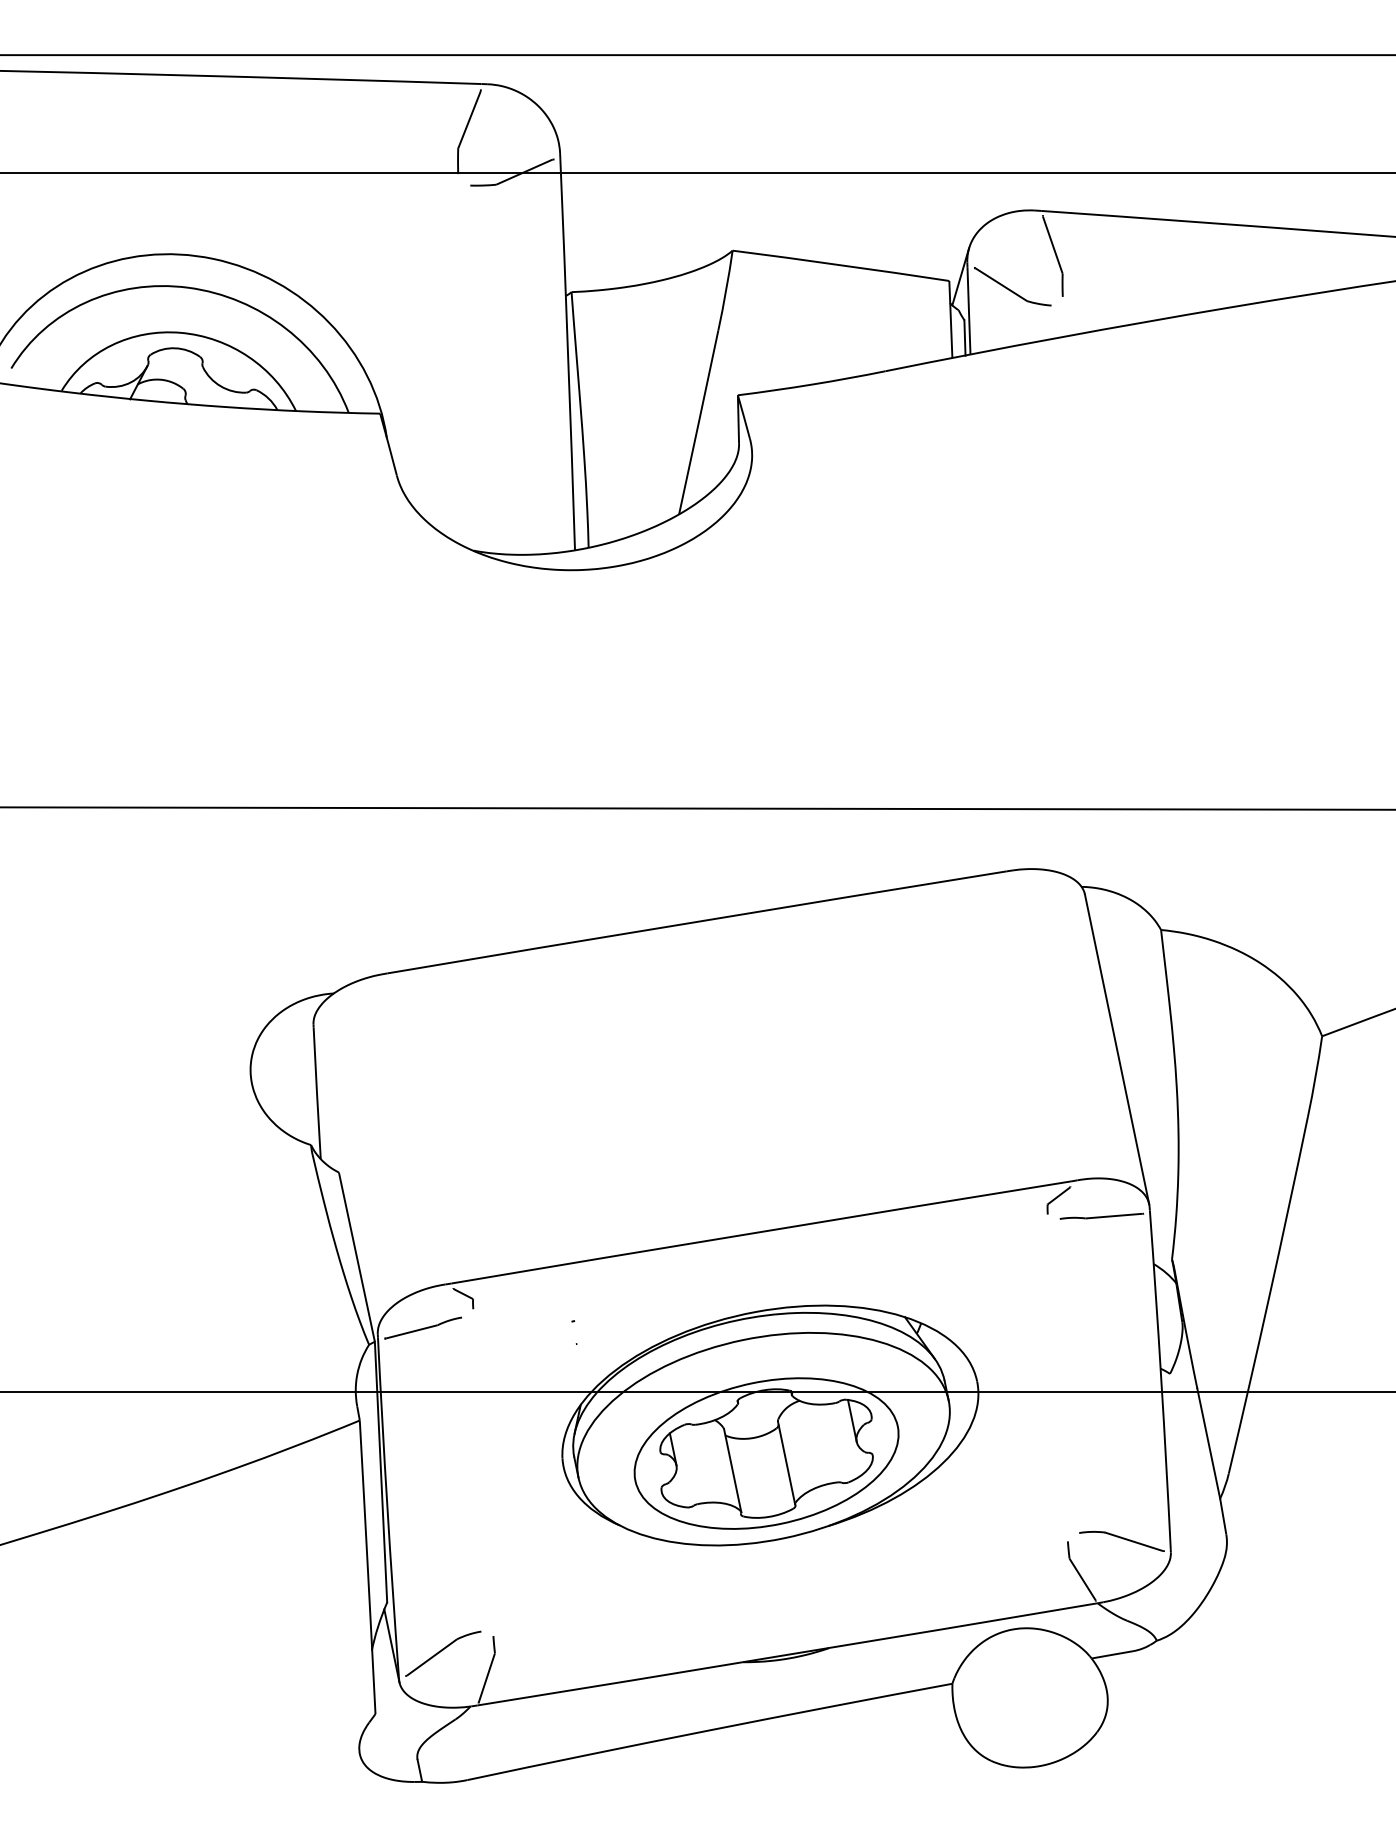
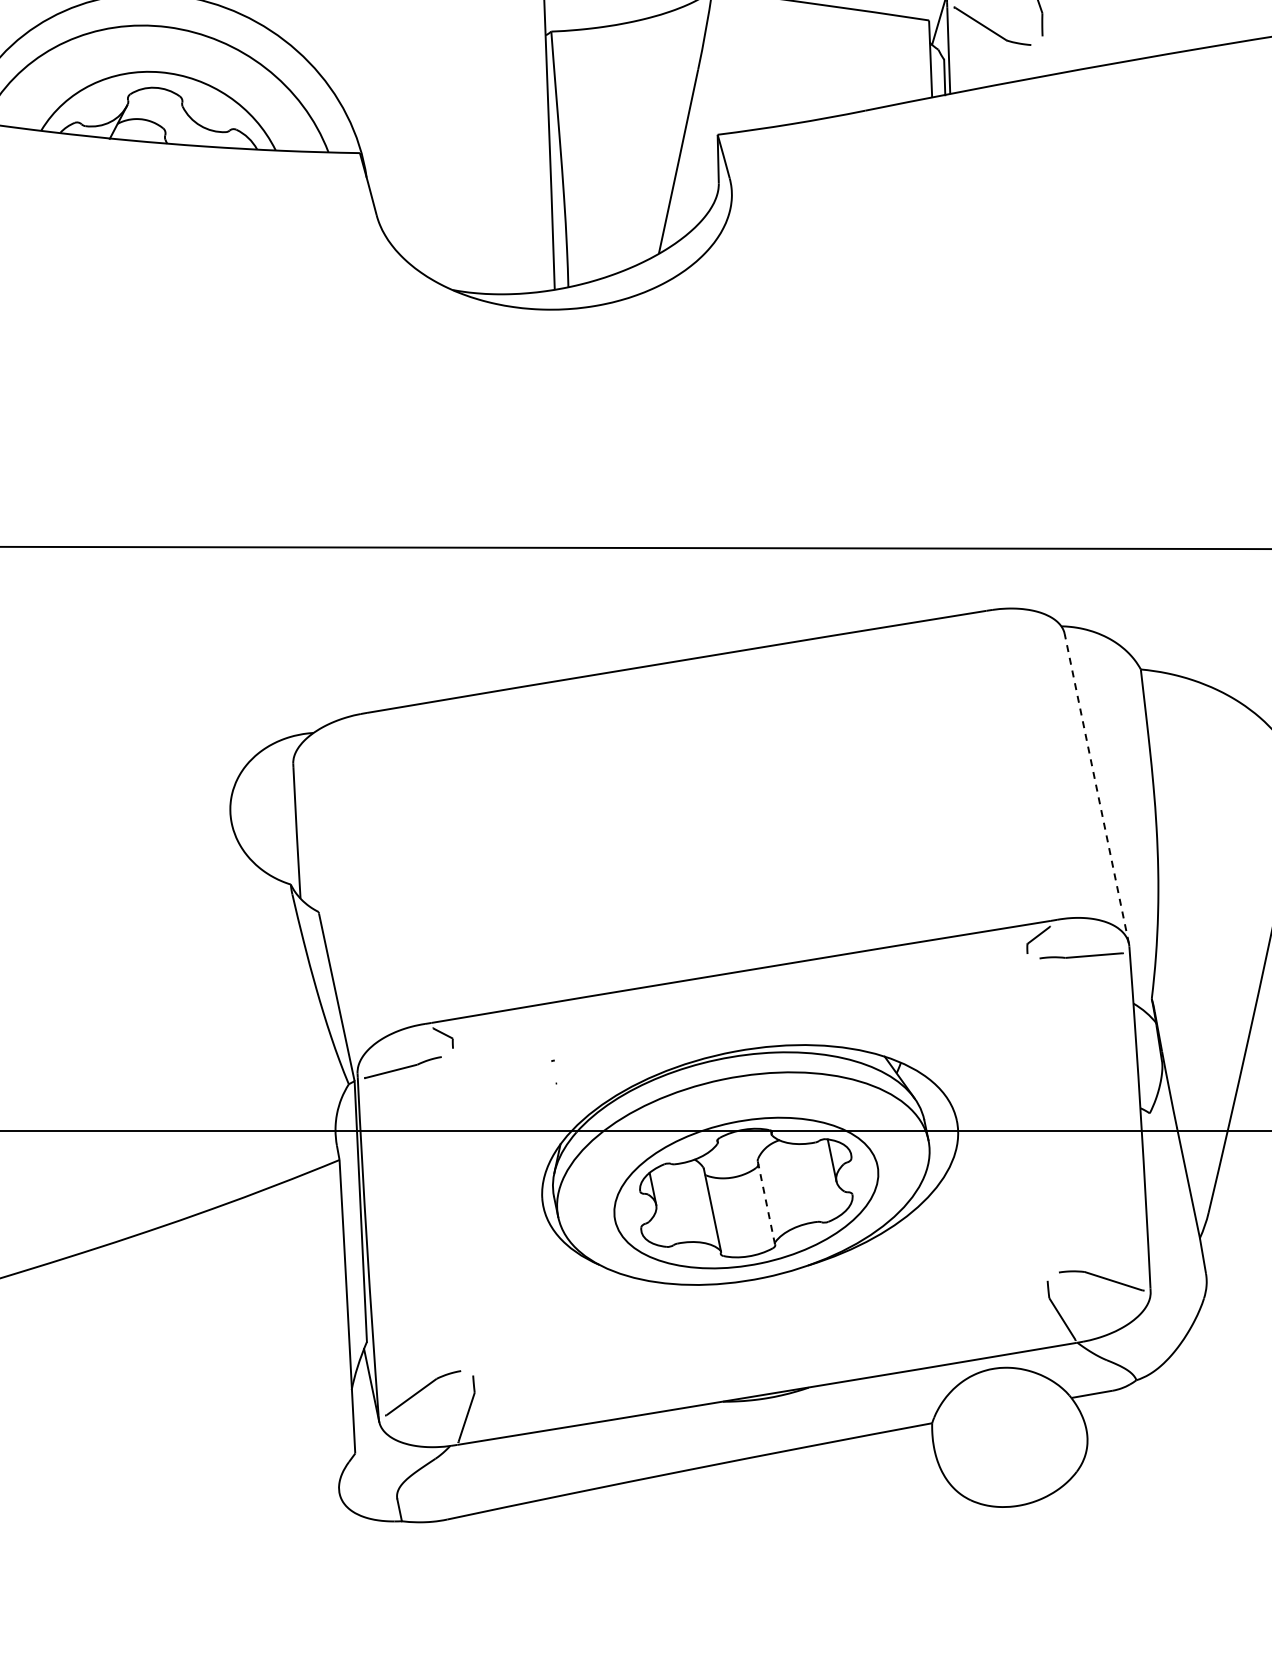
line: (1116, 1048) -> (1096, 787), solid -> dashed
line: (786, 1463) -> (766, 1202), solid -> dashed

